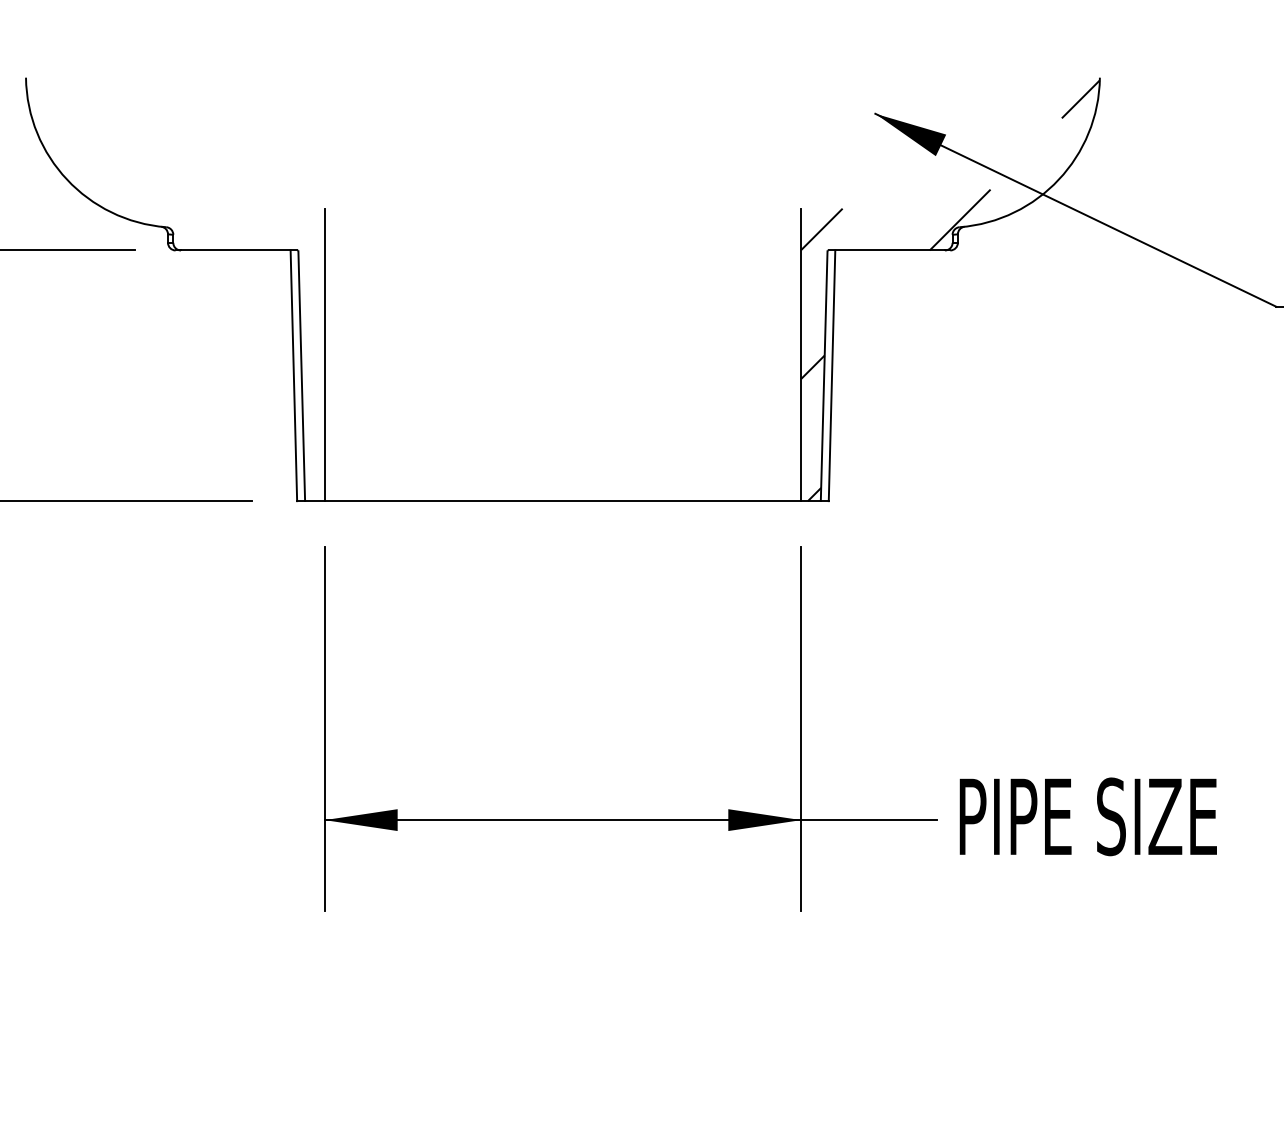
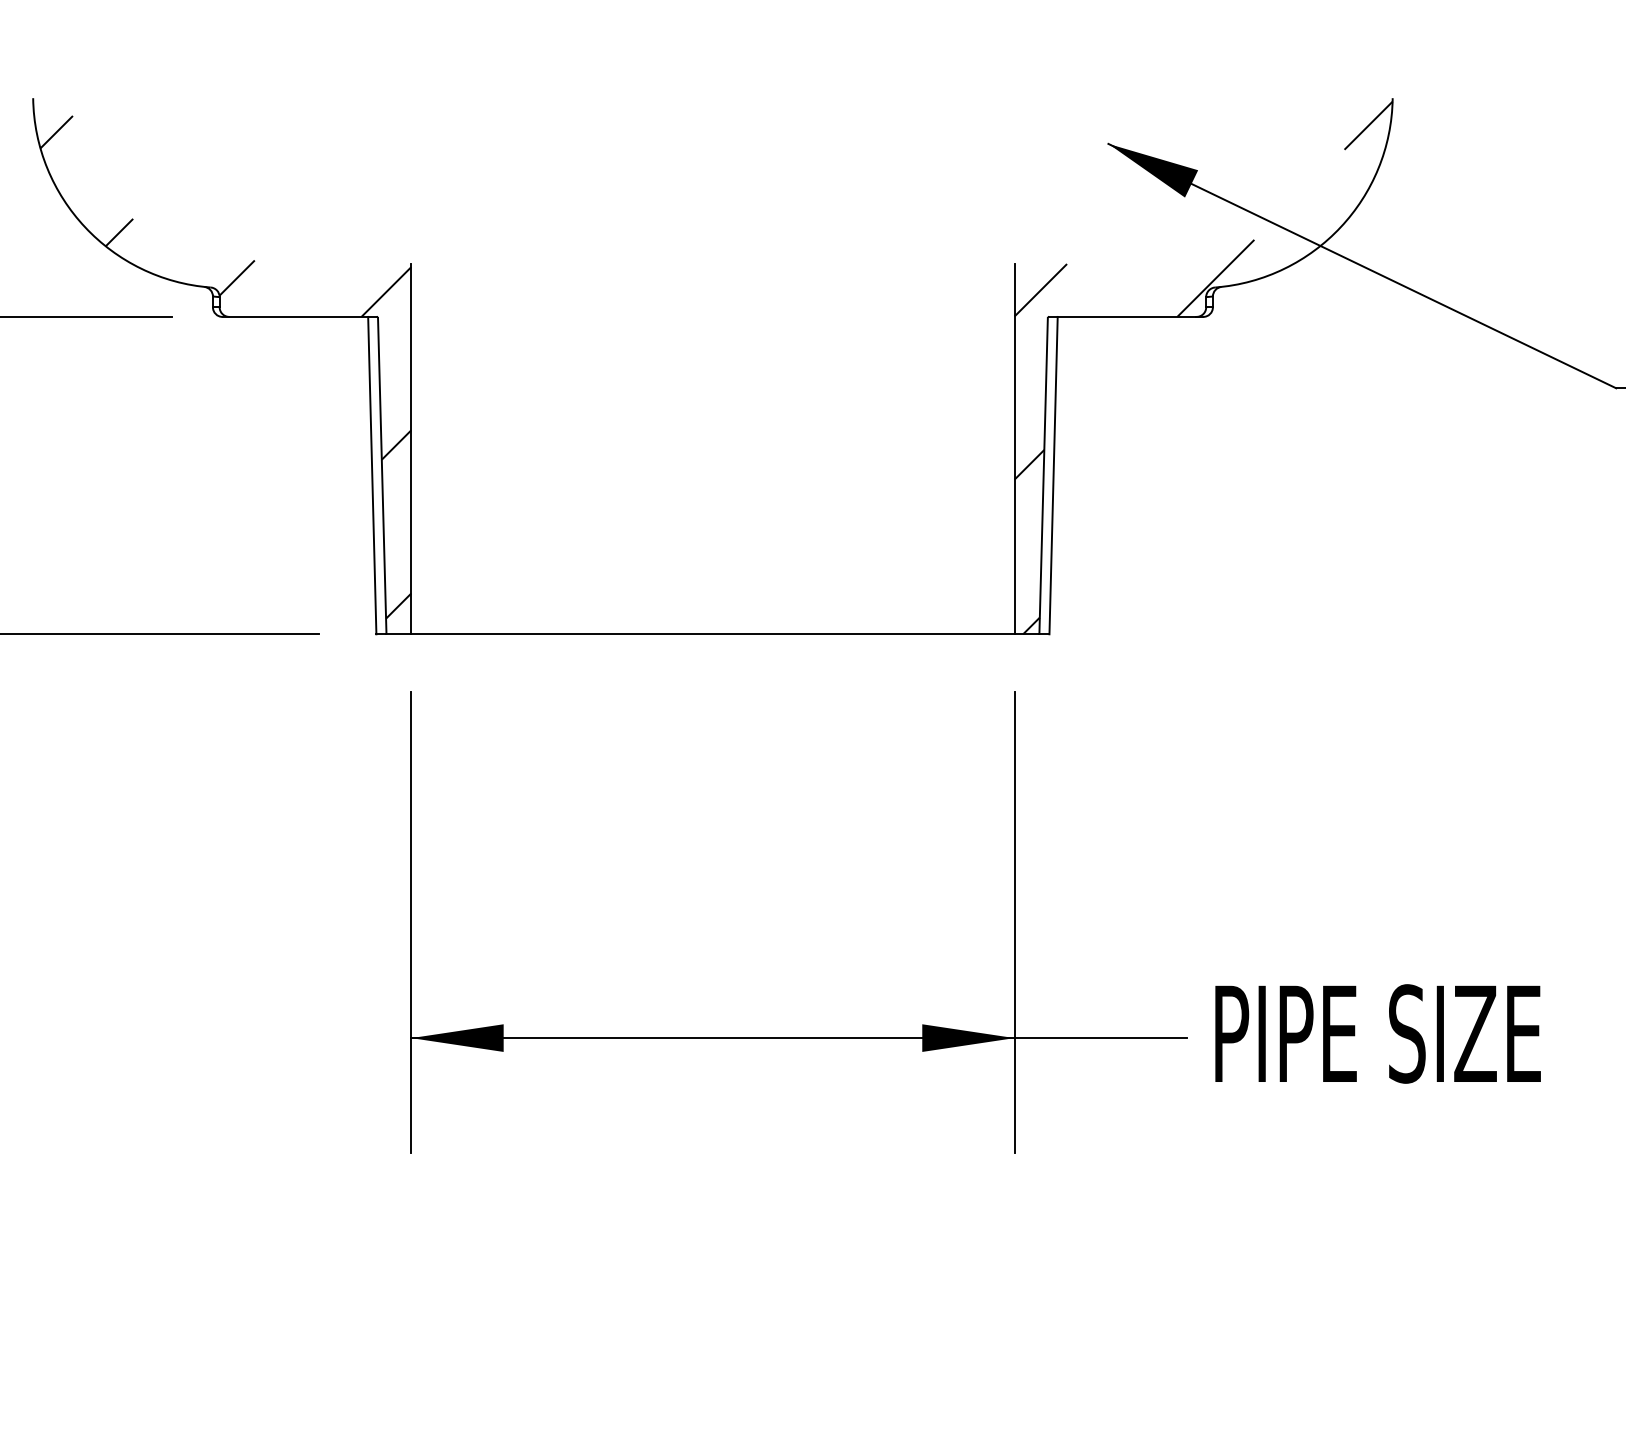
hatch: (177, 286) -> (225, 362), added

